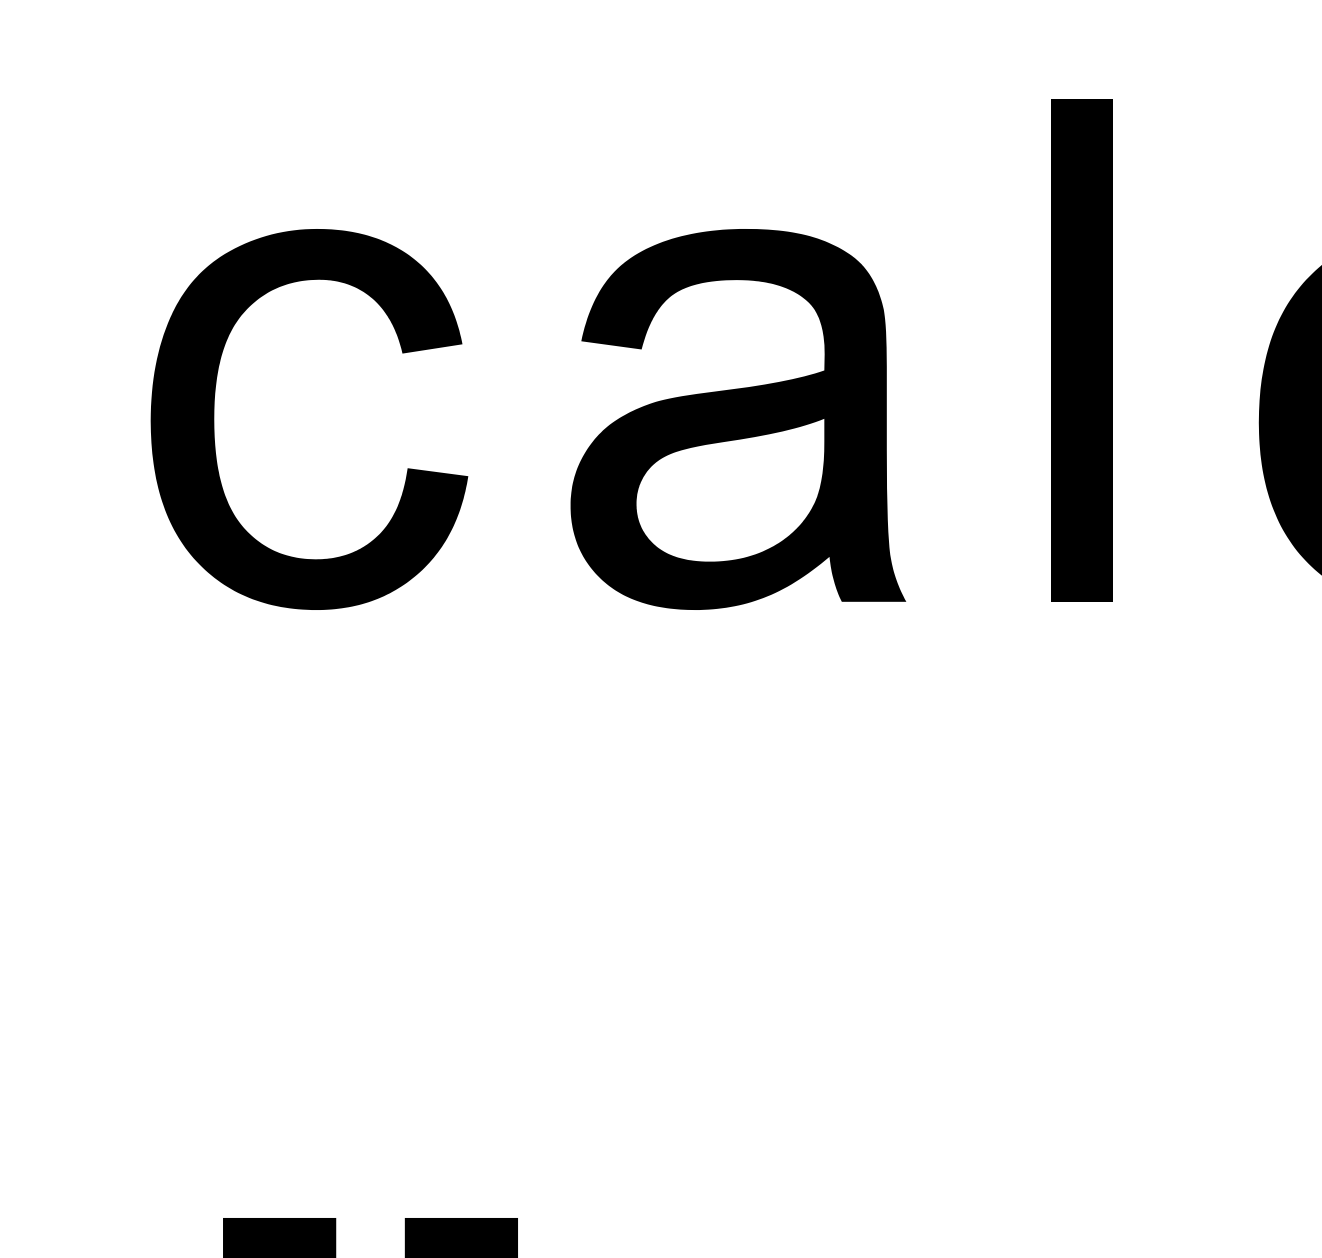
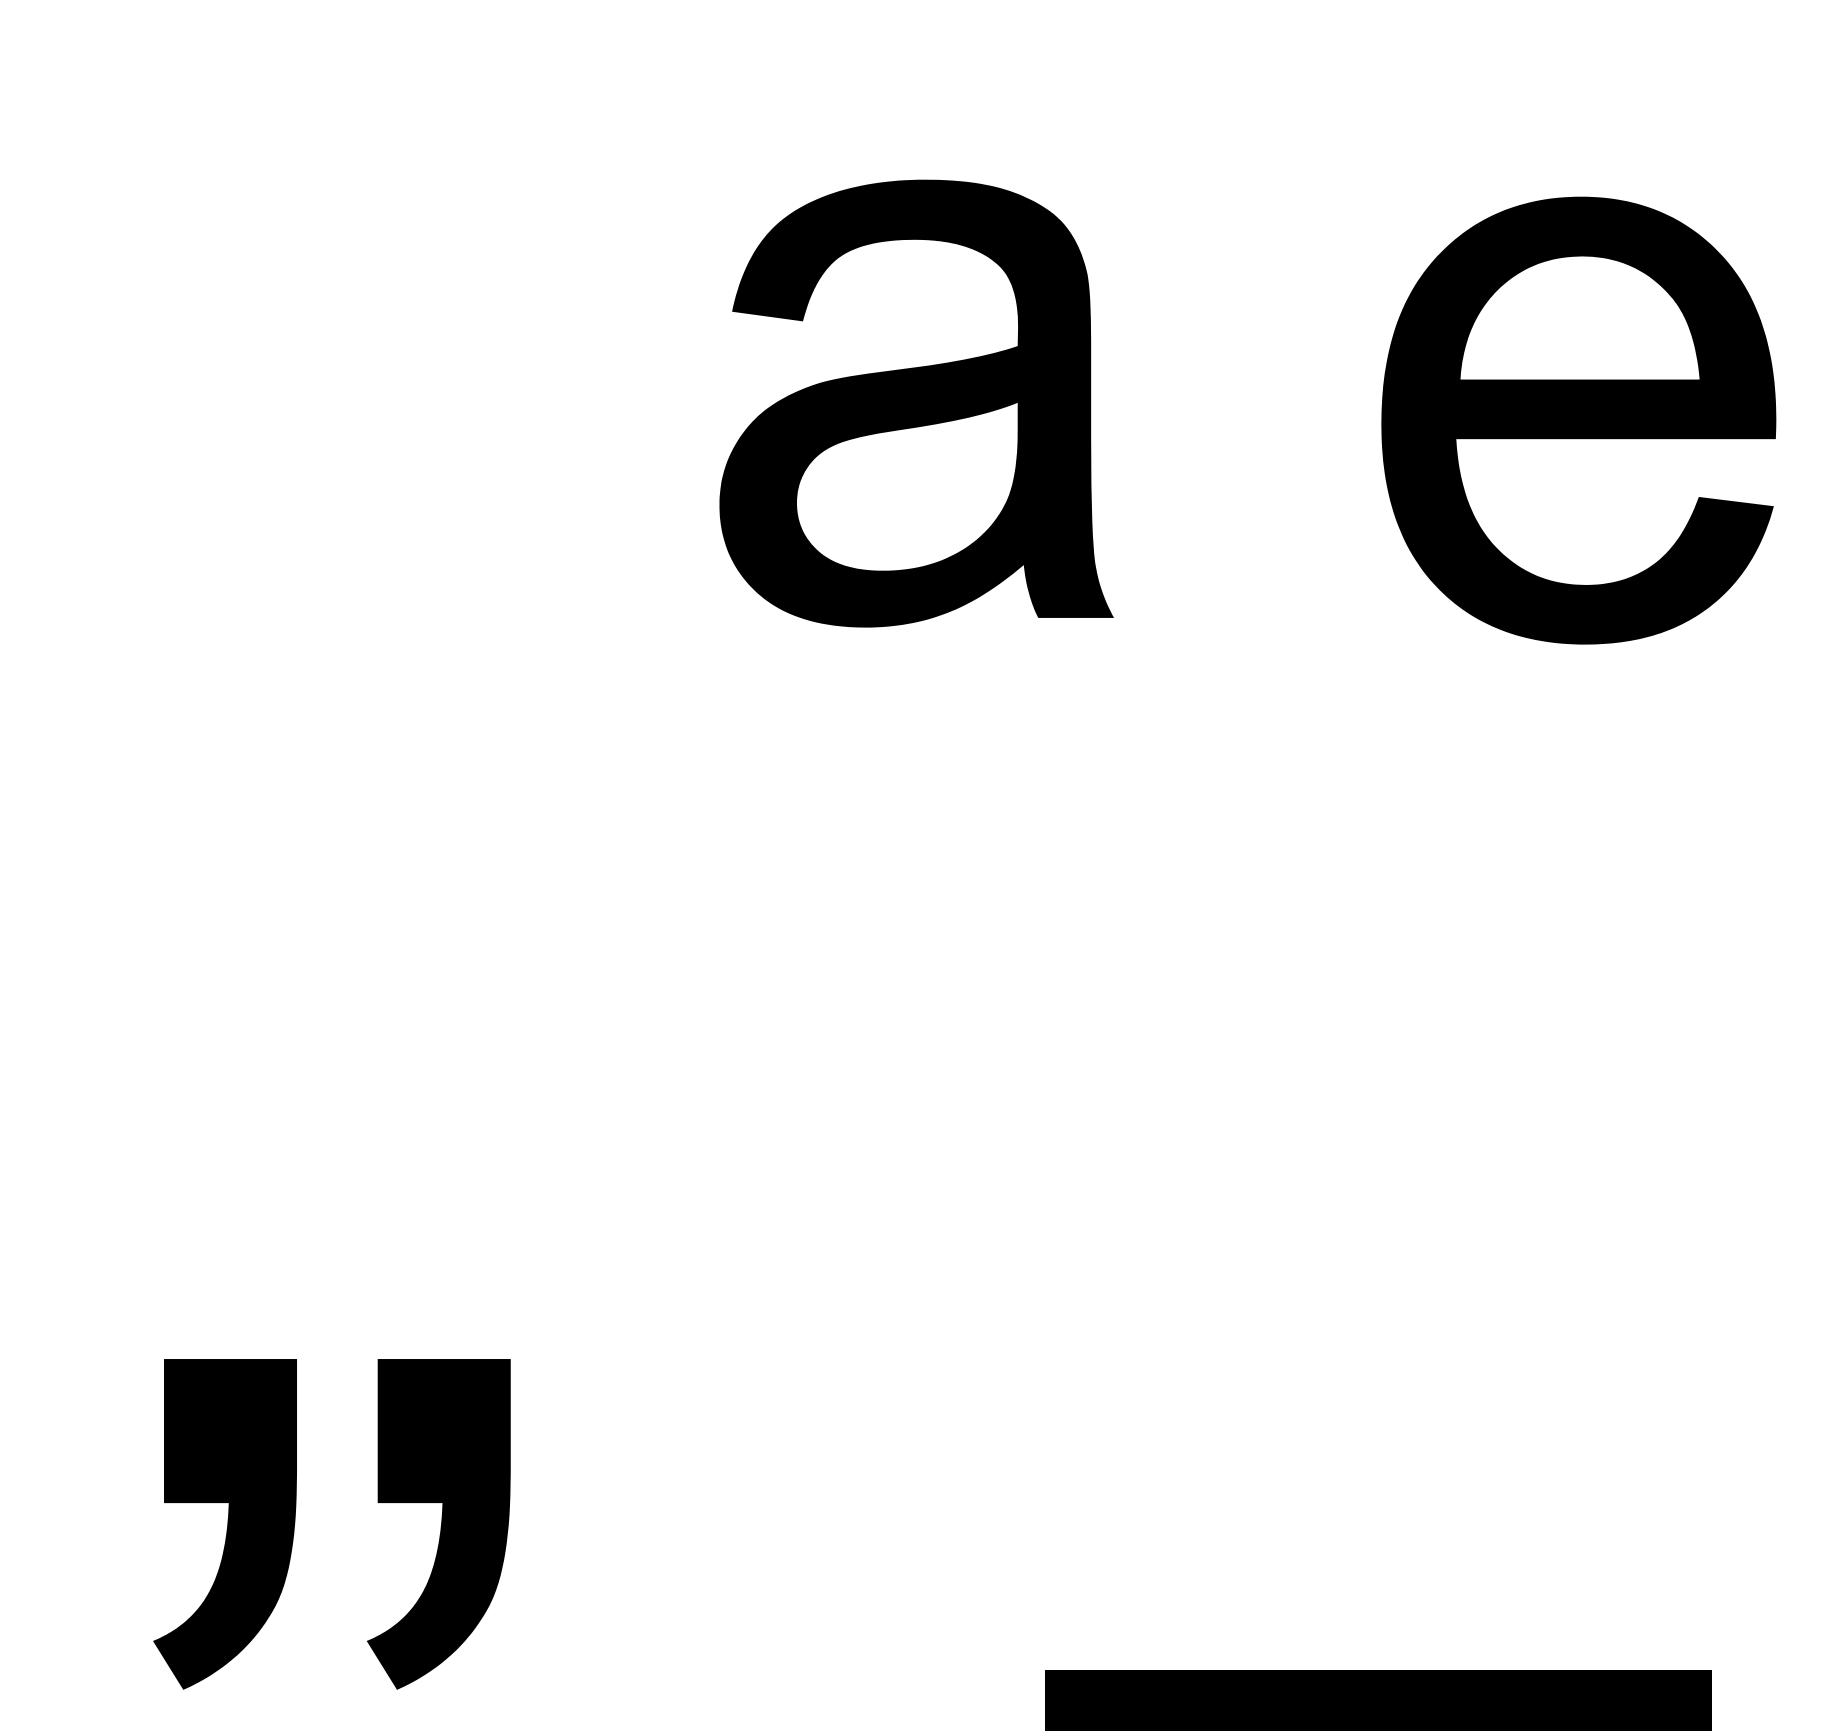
fill: (1081, 349) -> (1173, 338), removed
part: (214, 419) -> (153, 420), removed
part: (738, 419) -> (916, 403), moved

